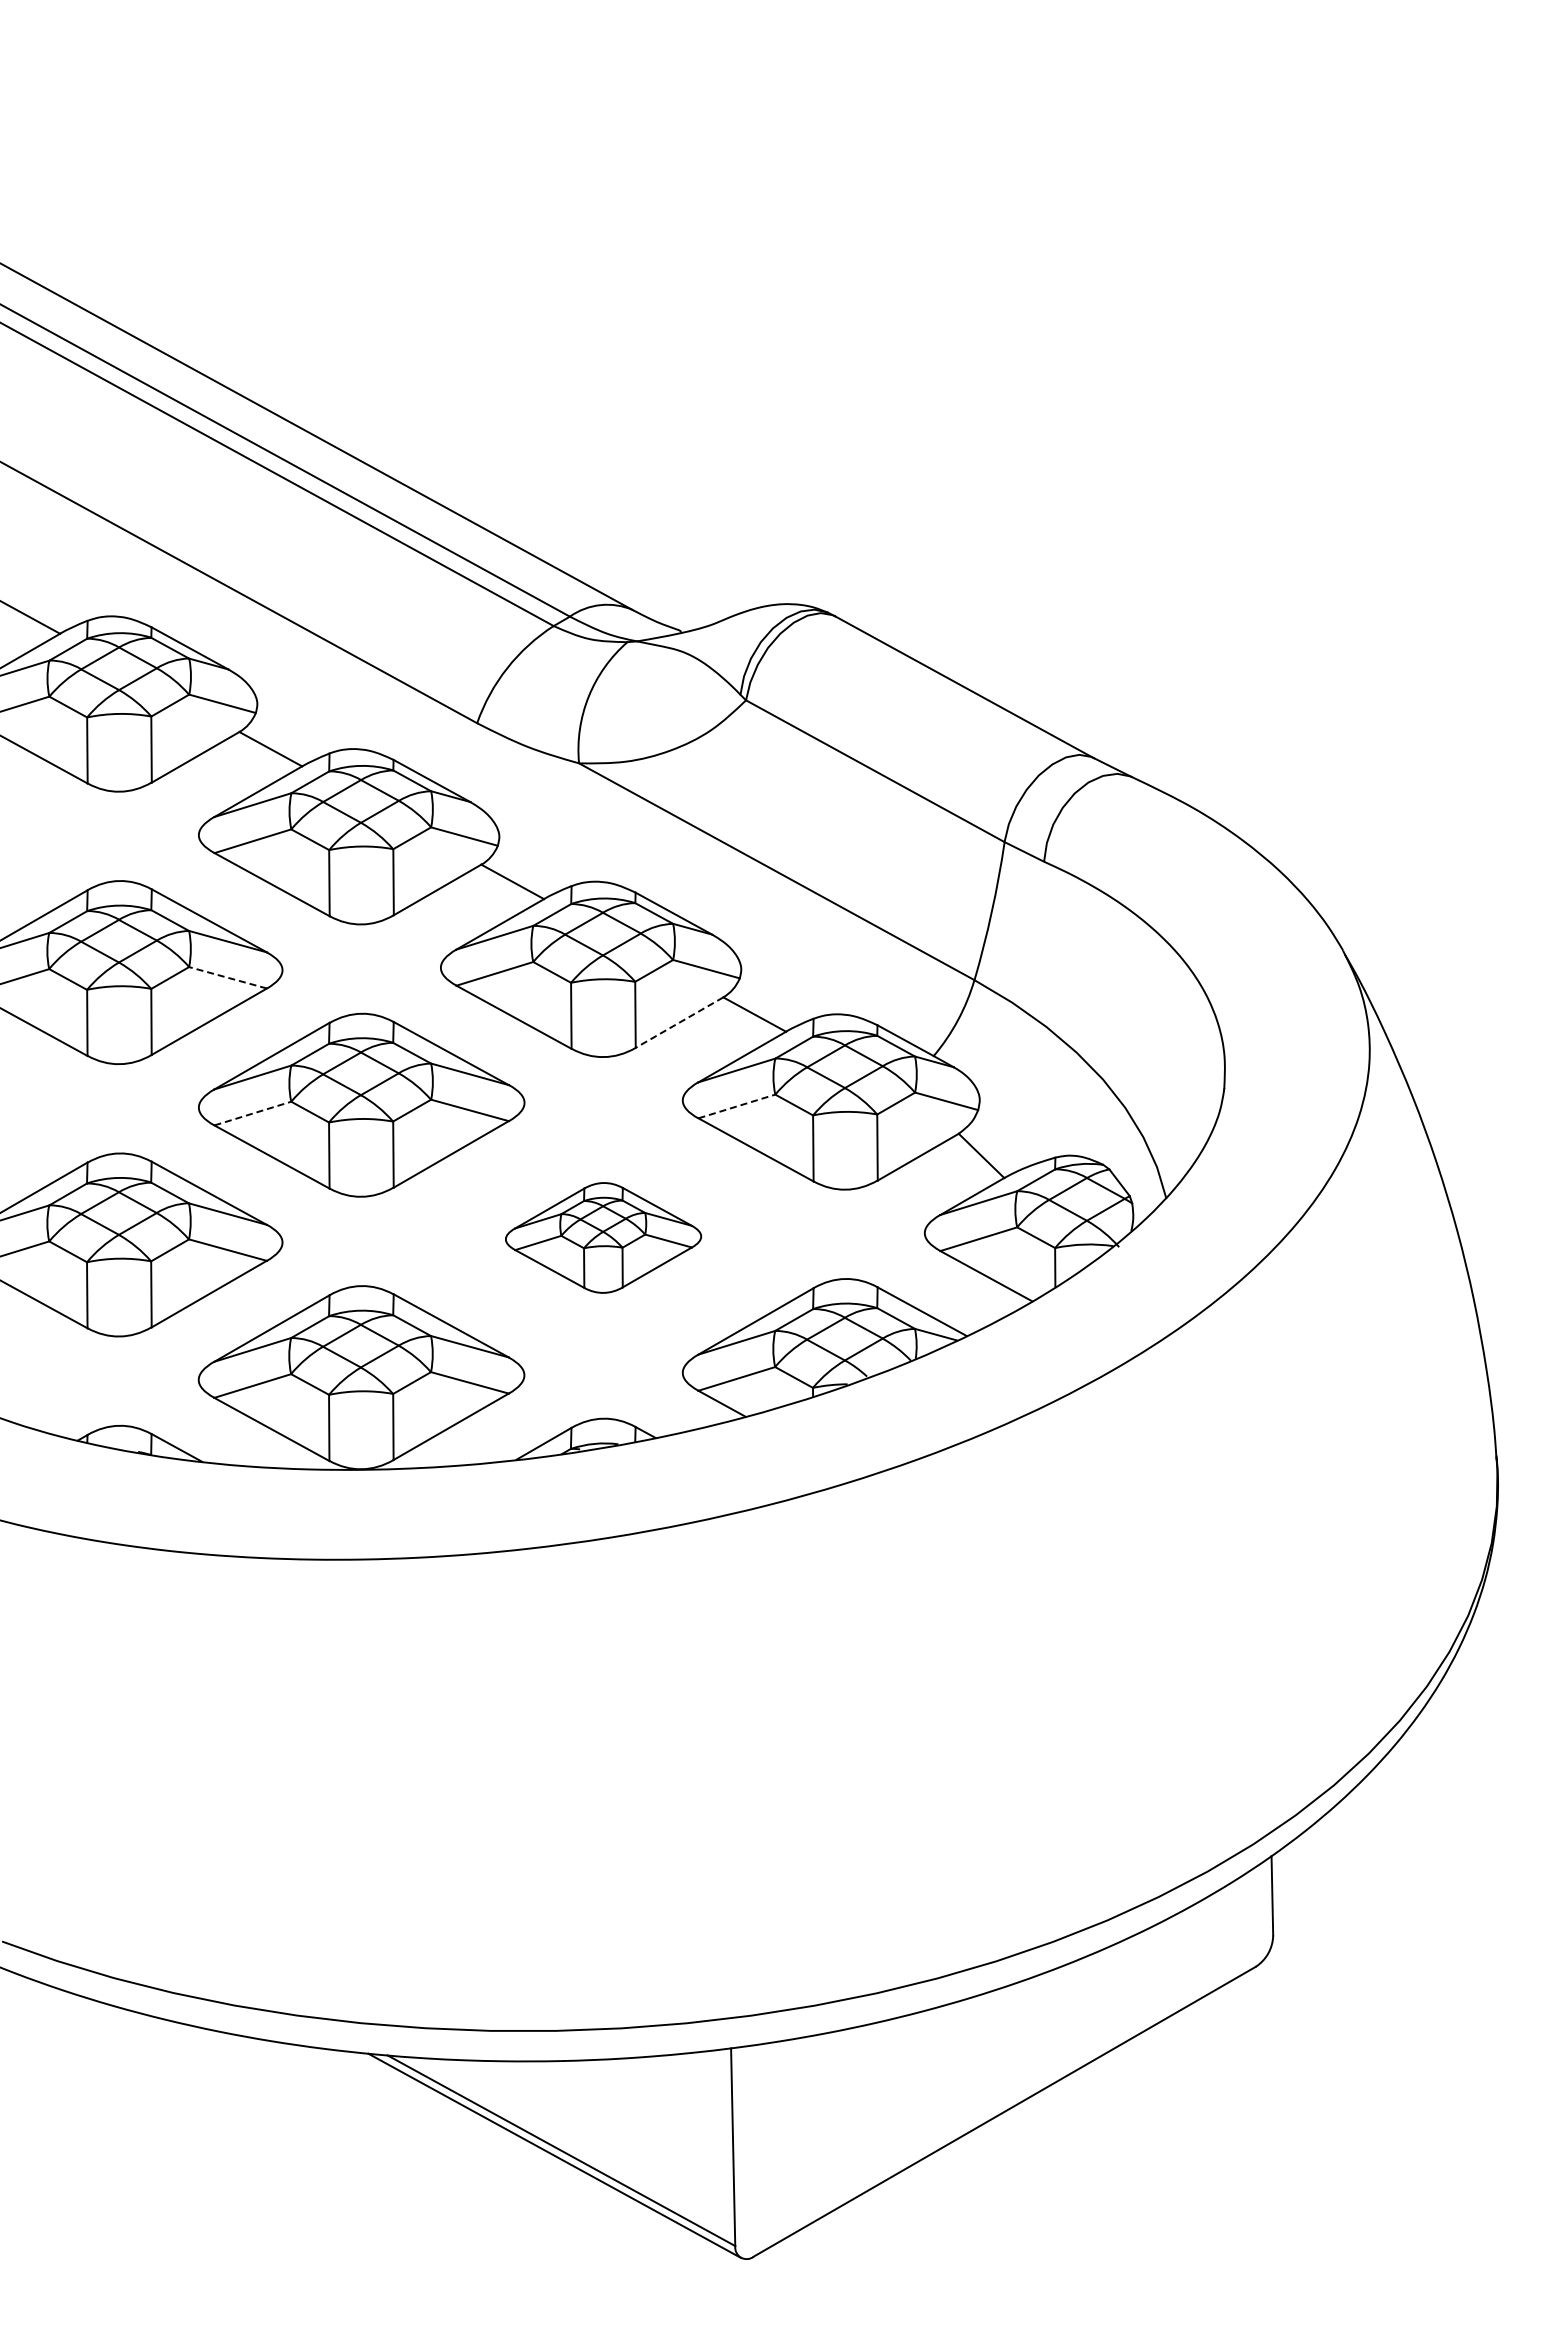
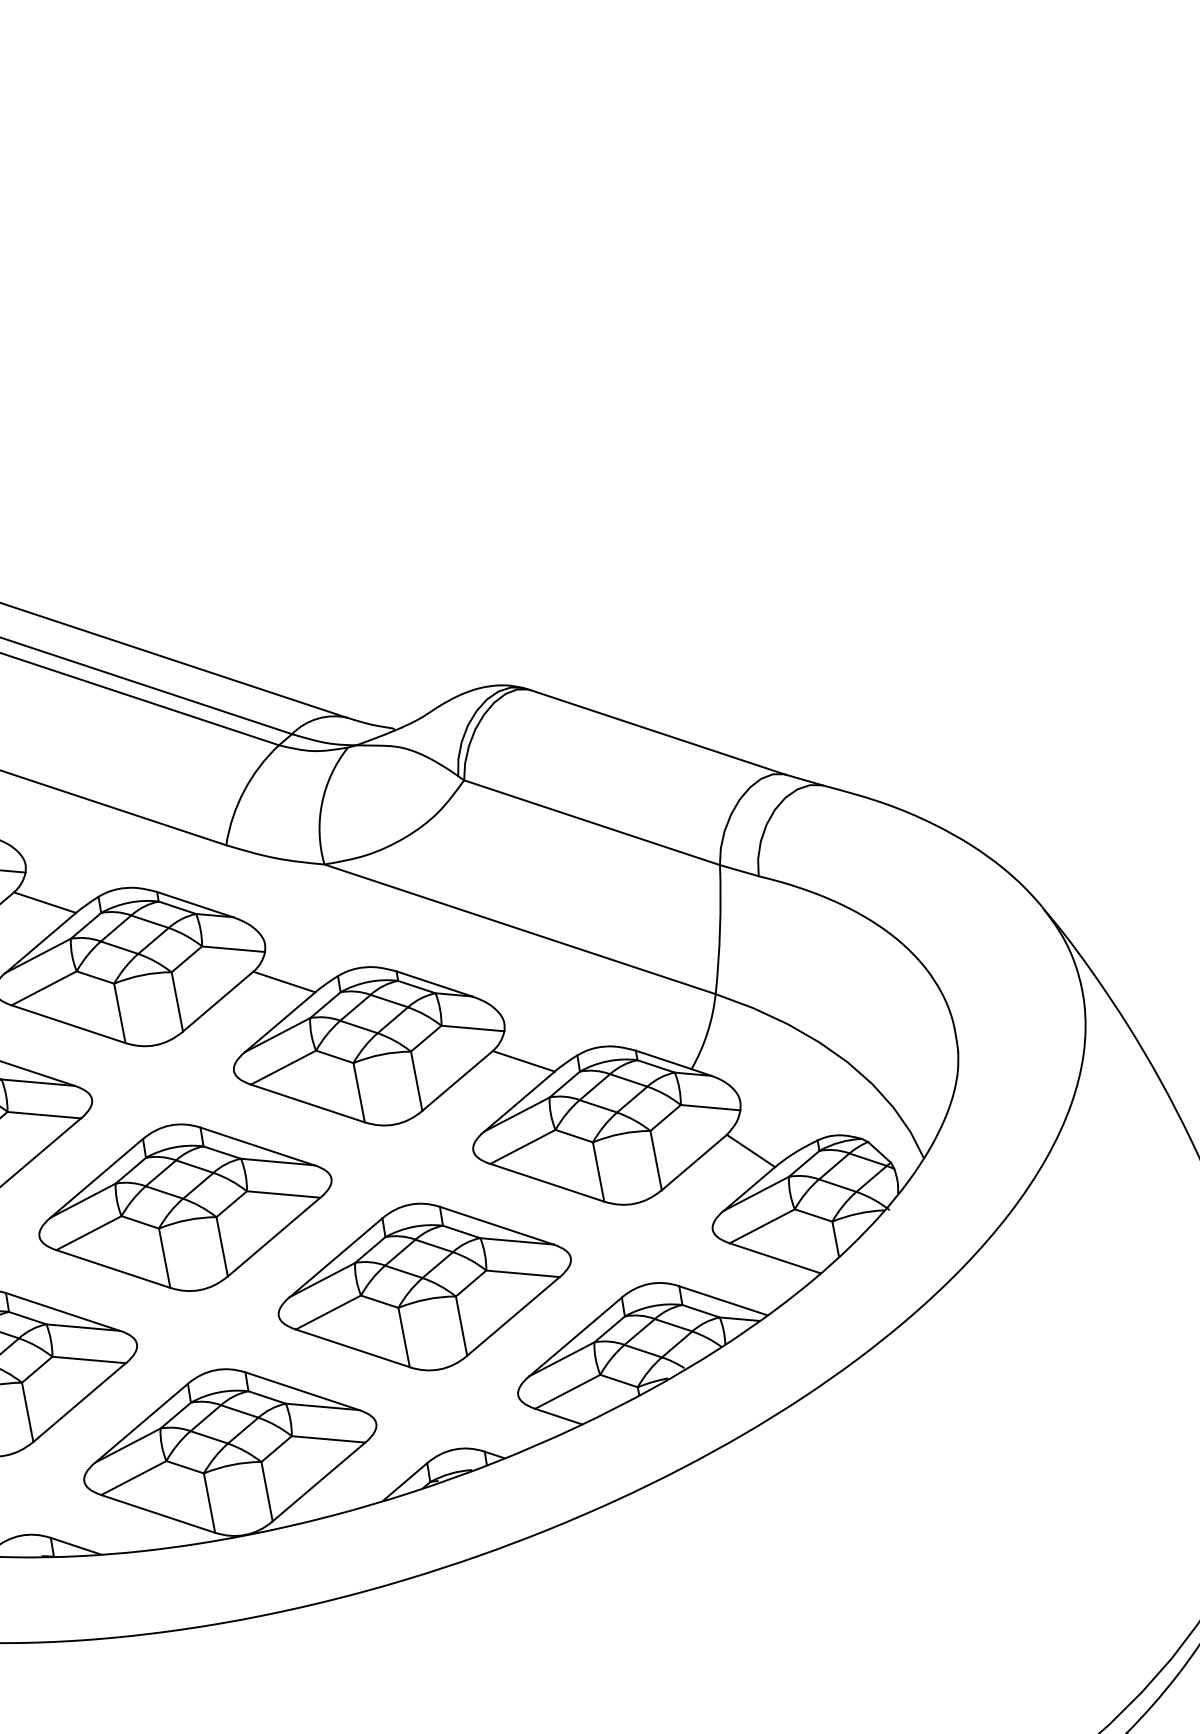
line: (227, 977) -> (43, 1115), dashed -> solid
line: (679, 1022) -> (457, 1080), dashed -> solid
line: (737, 1106) -> (523, 1146), dashed -> solid
line: (253, 1113) -> (89, 1232), dashed -> solid
part: (603, 1237) -> (424, 1286), size x1.67

